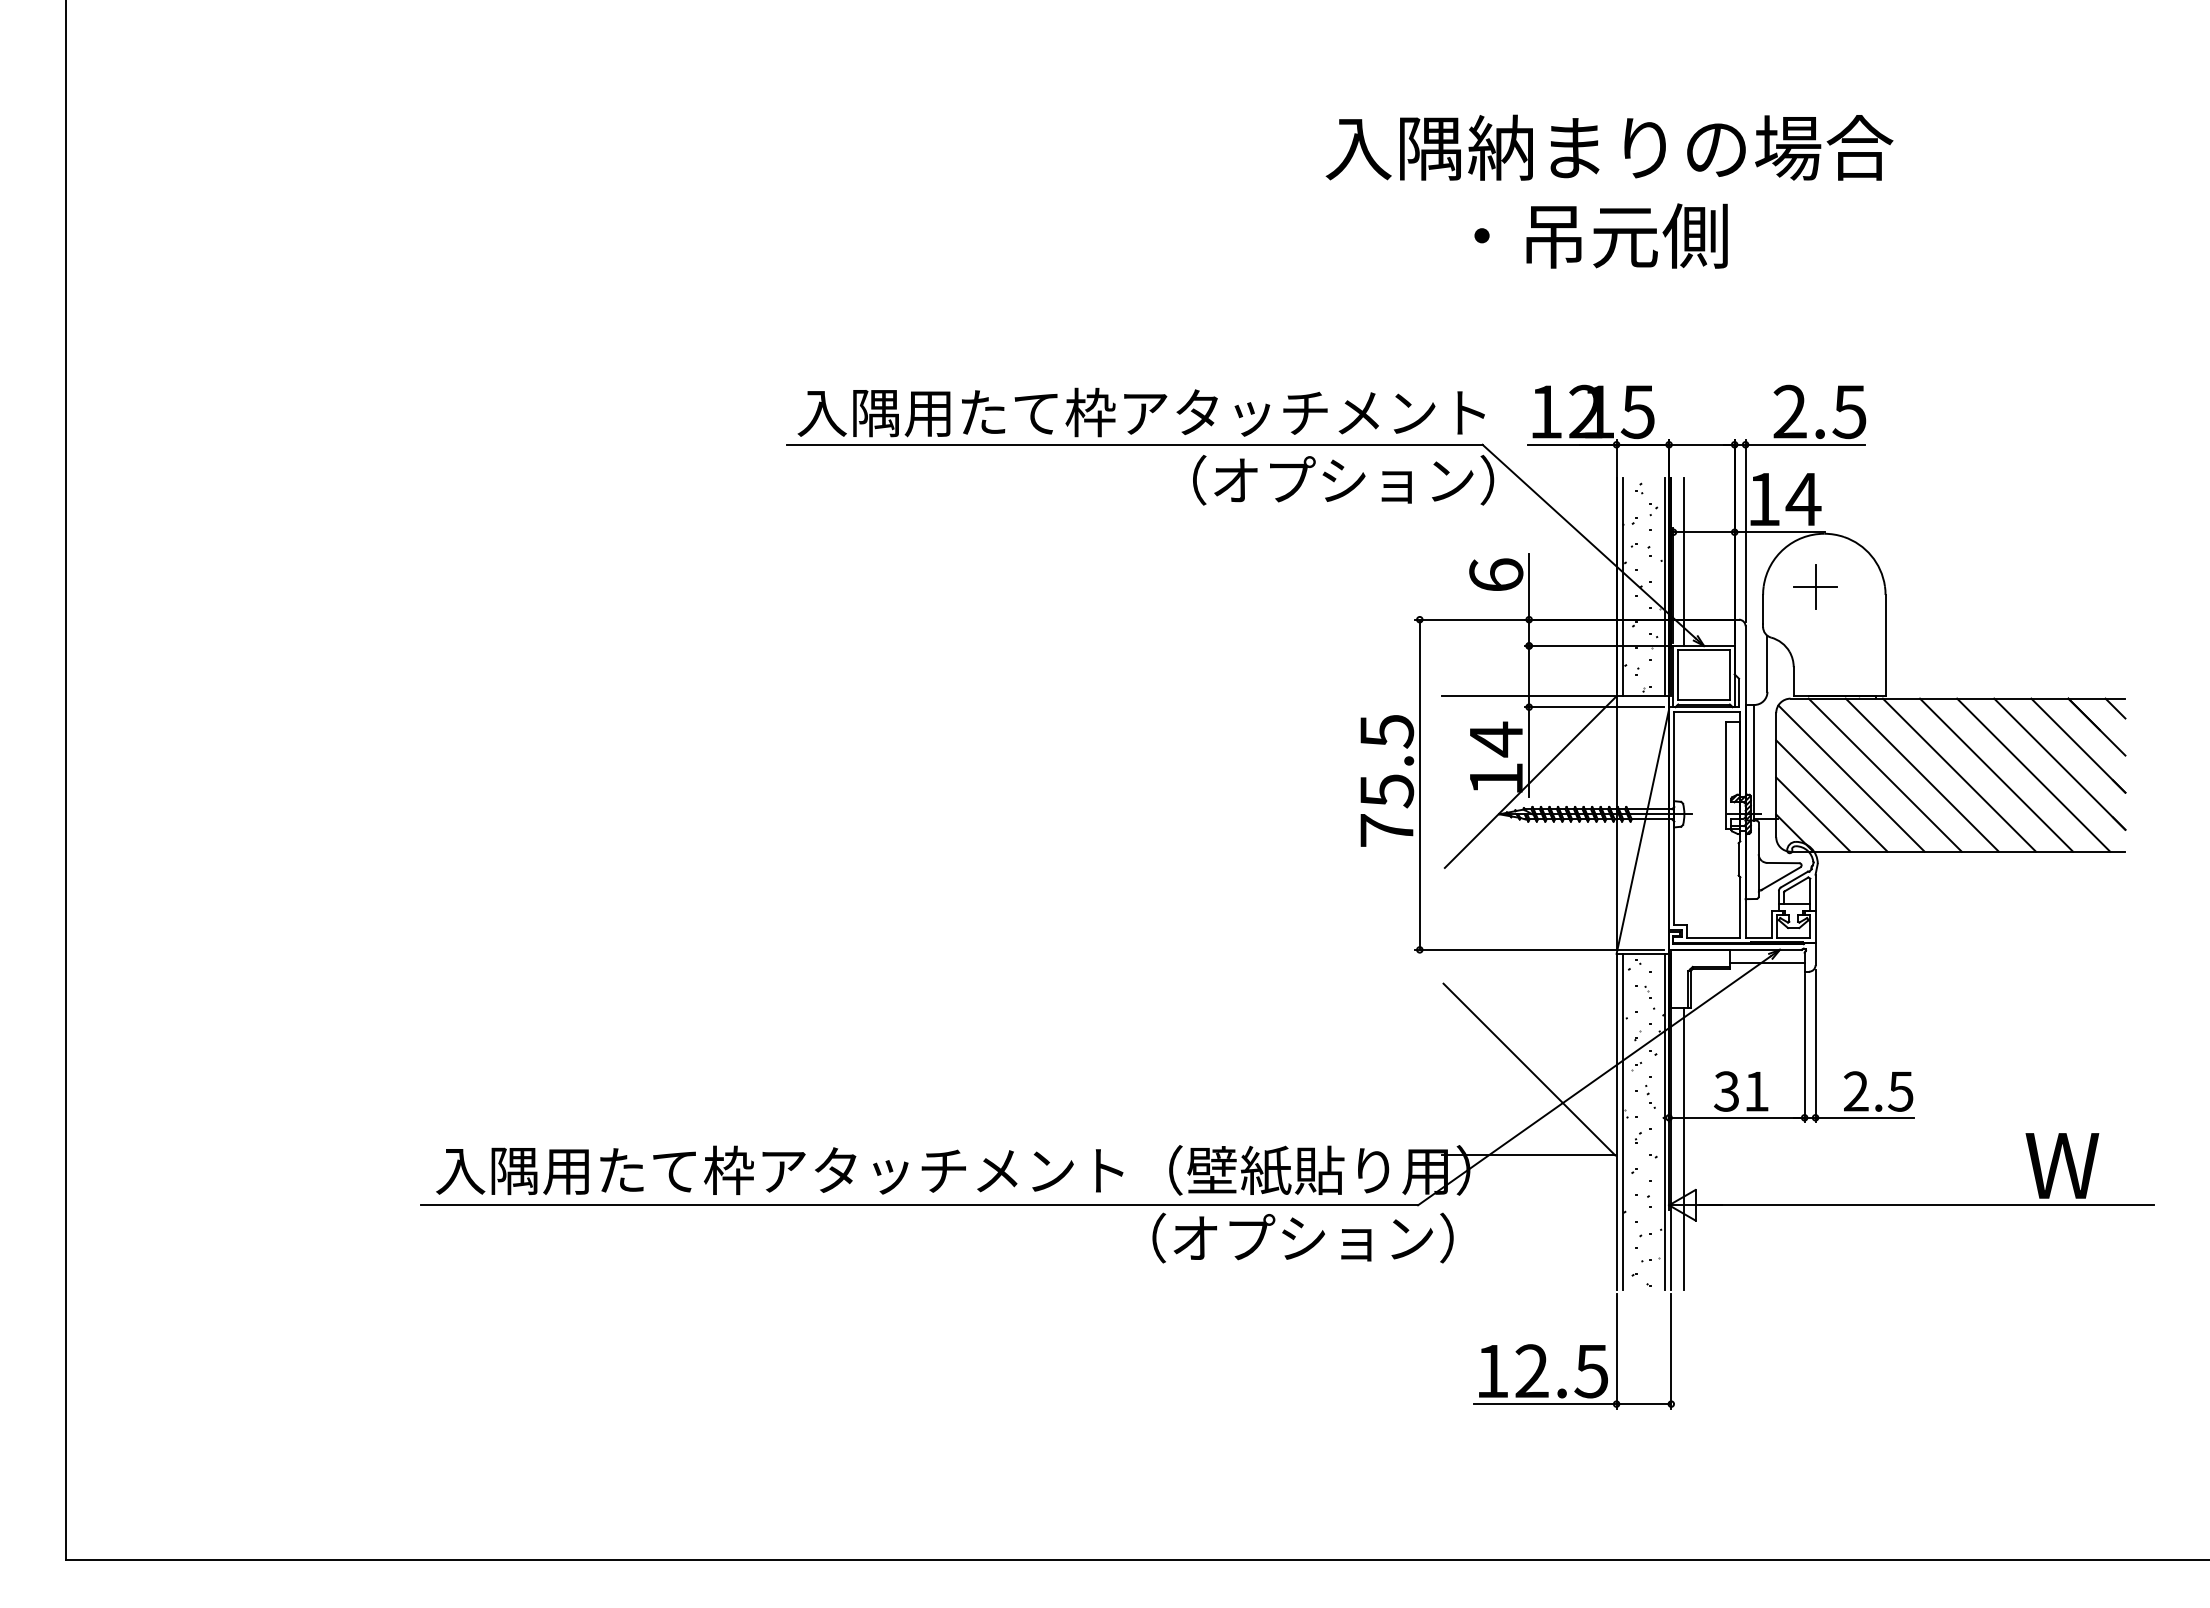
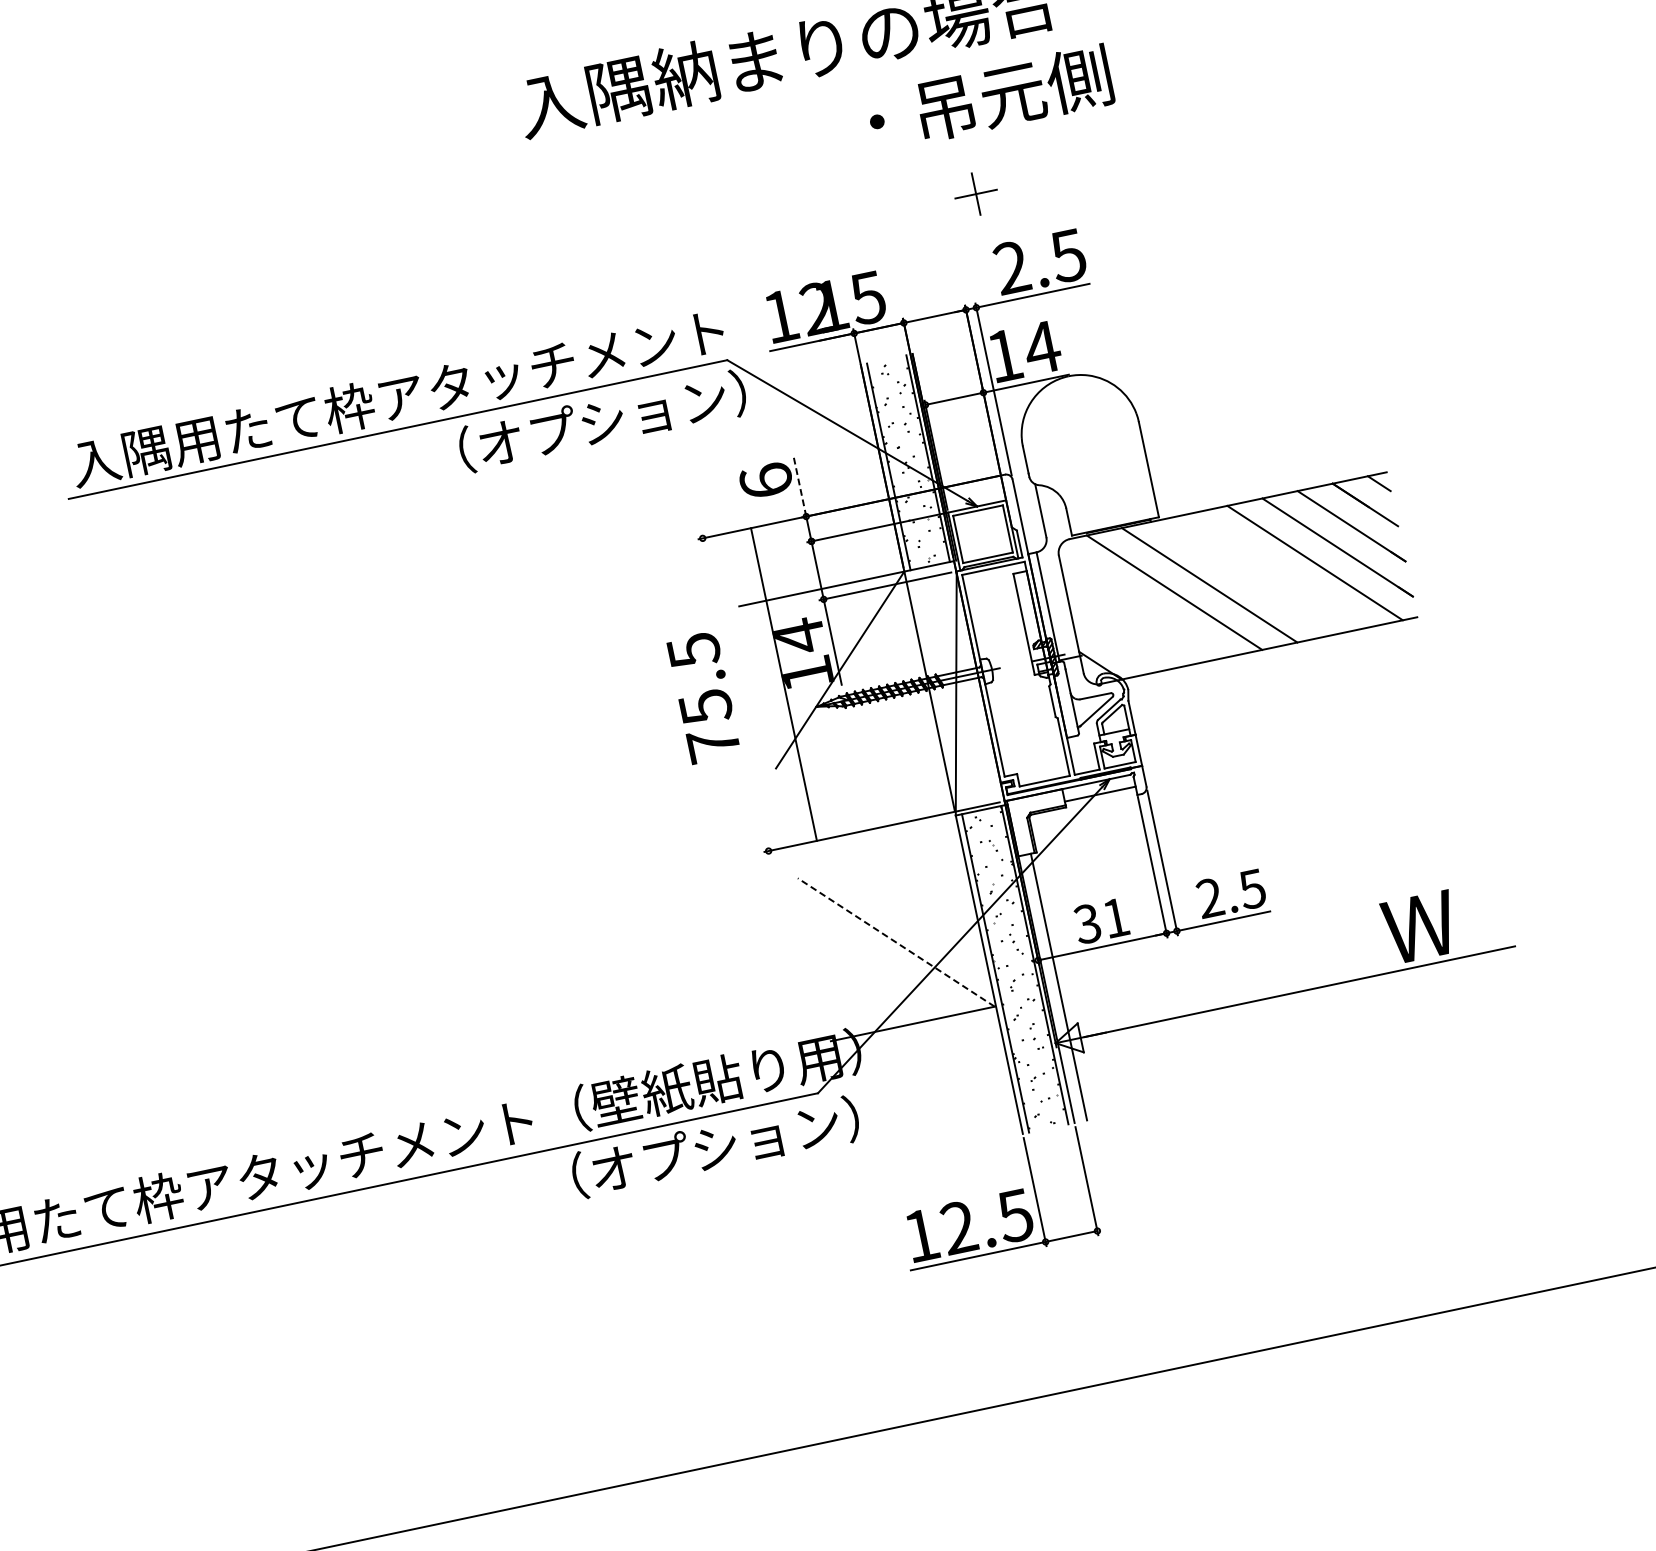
text: (1600, 235) -> (989, 97), moved
line: (1684, 561) -> (941, 430), removed
part: (1815, 586) -> (975, 193), moved
line: (1529, 587) -> (800, 485), solid -> dashed
line: (1958, 774) -> (1243, 577), removed
line: (1996, 774) -> (1279, 569), removed
line: (1851, 778) -> (1143, 602), removed
line: (1419, 784) -> (783, 684), moved
line: (1831, 795) -> (1127, 622), removed
line: (1813, 814) -> (1114, 644), removed
line: (1529, 1069) -> (896, 942), solid -> dashed

